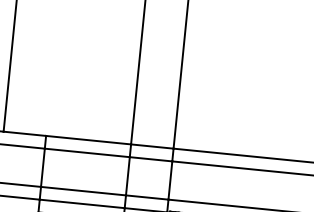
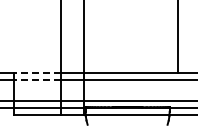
line: (87, 139) -> (36, 72), solid -> dashed
line: (86, 152) -> (36, 79), solid -> dashed

